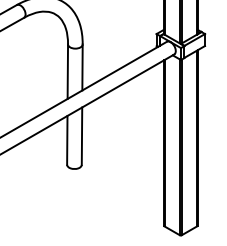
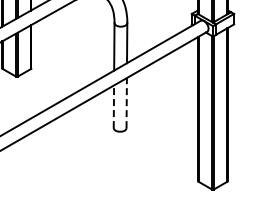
line: (81, 135) -> (126, 102), solid -> dashed
line: (66, 140) -> (113, 106), solid -> dashed

